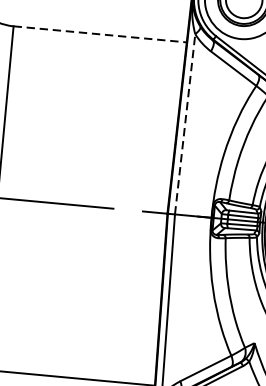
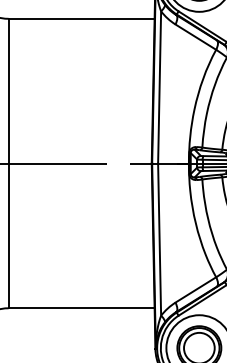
line: (101, 34) -> (82, 18), dashed -> solid
line: (185, 123) -> (159, 86), dashed -> solid

